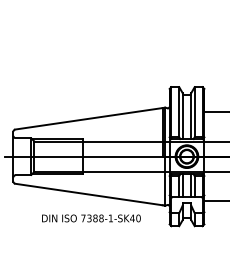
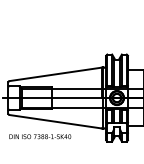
text: (91, 218) -> (40, 136), moved

